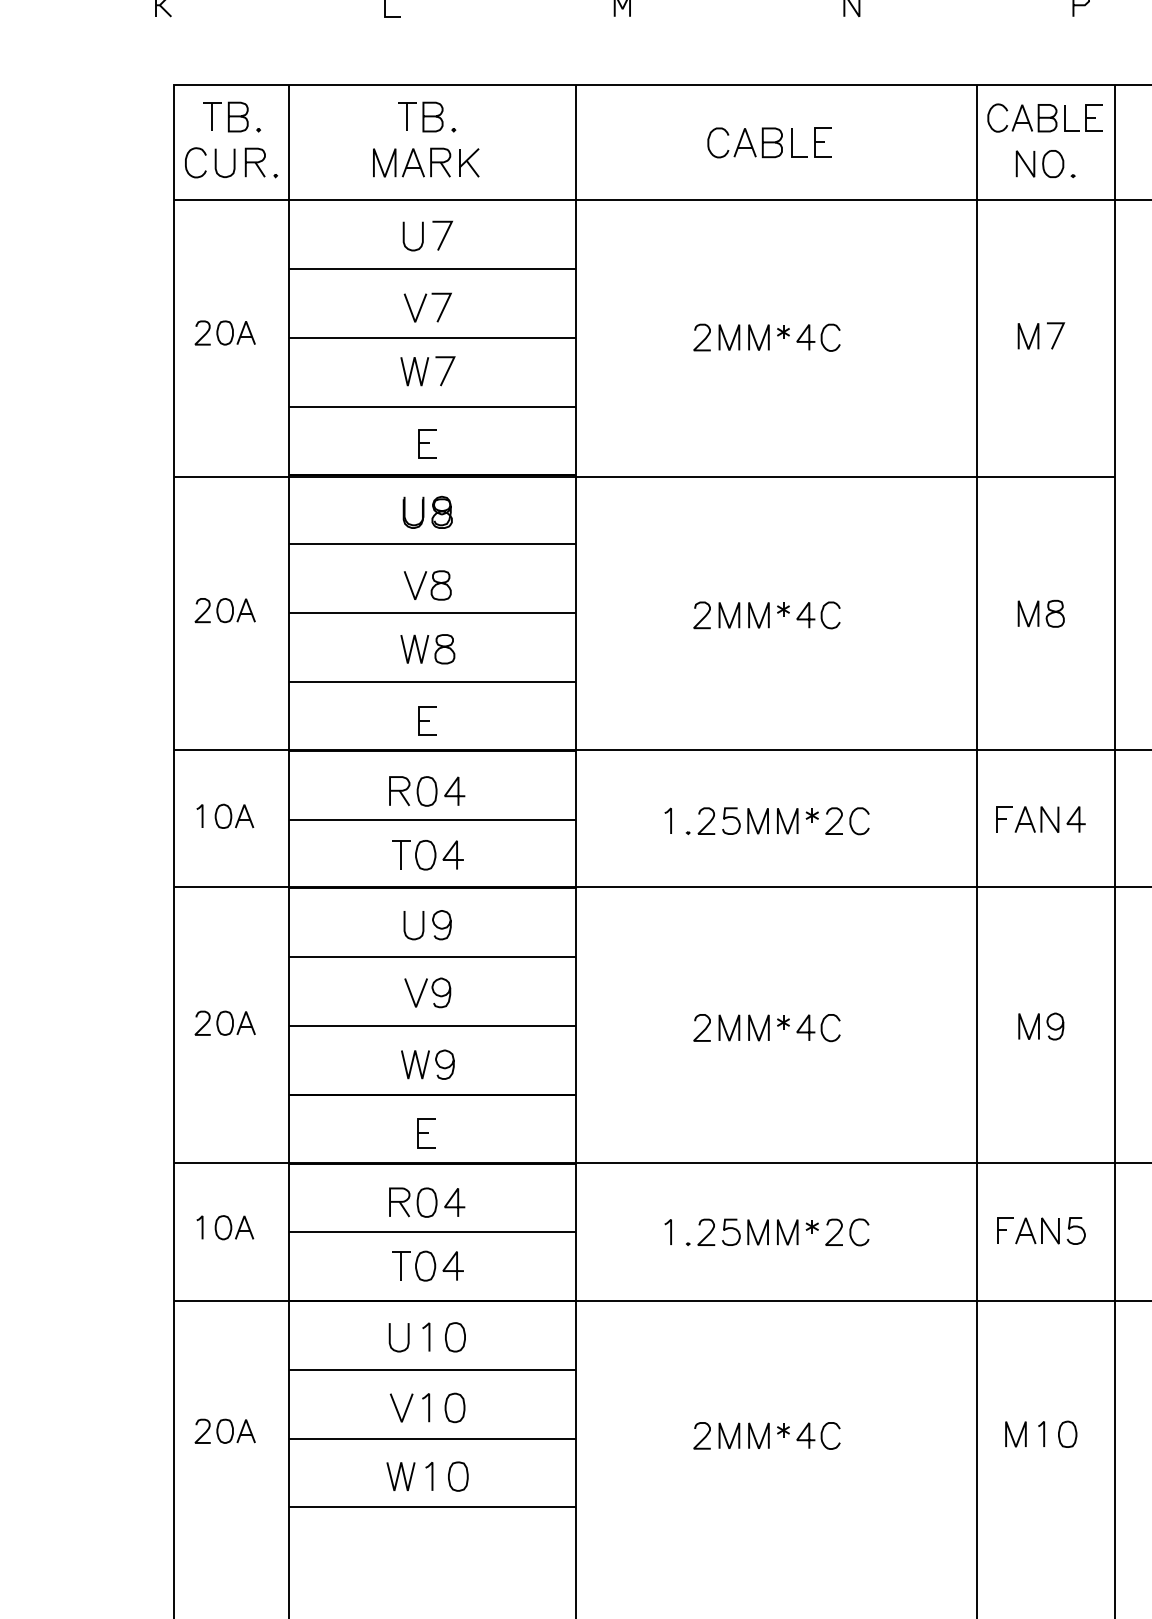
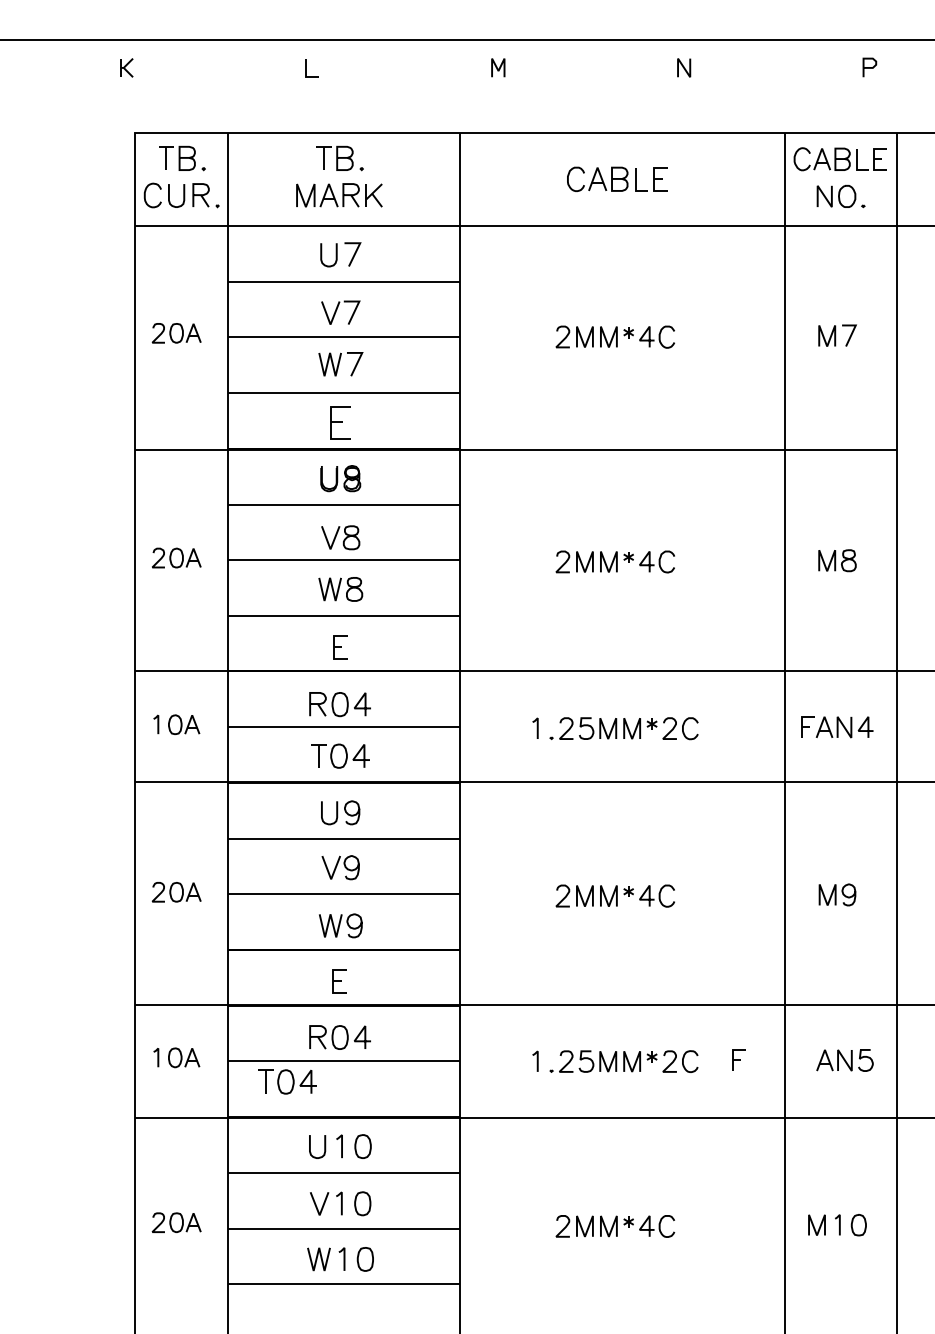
part: (427, 443) -> (340, 422), size x1.4
part: (1004, 1229) -> (738, 1059), moved
part: (427, 1265) -> (287, 1081), moved

